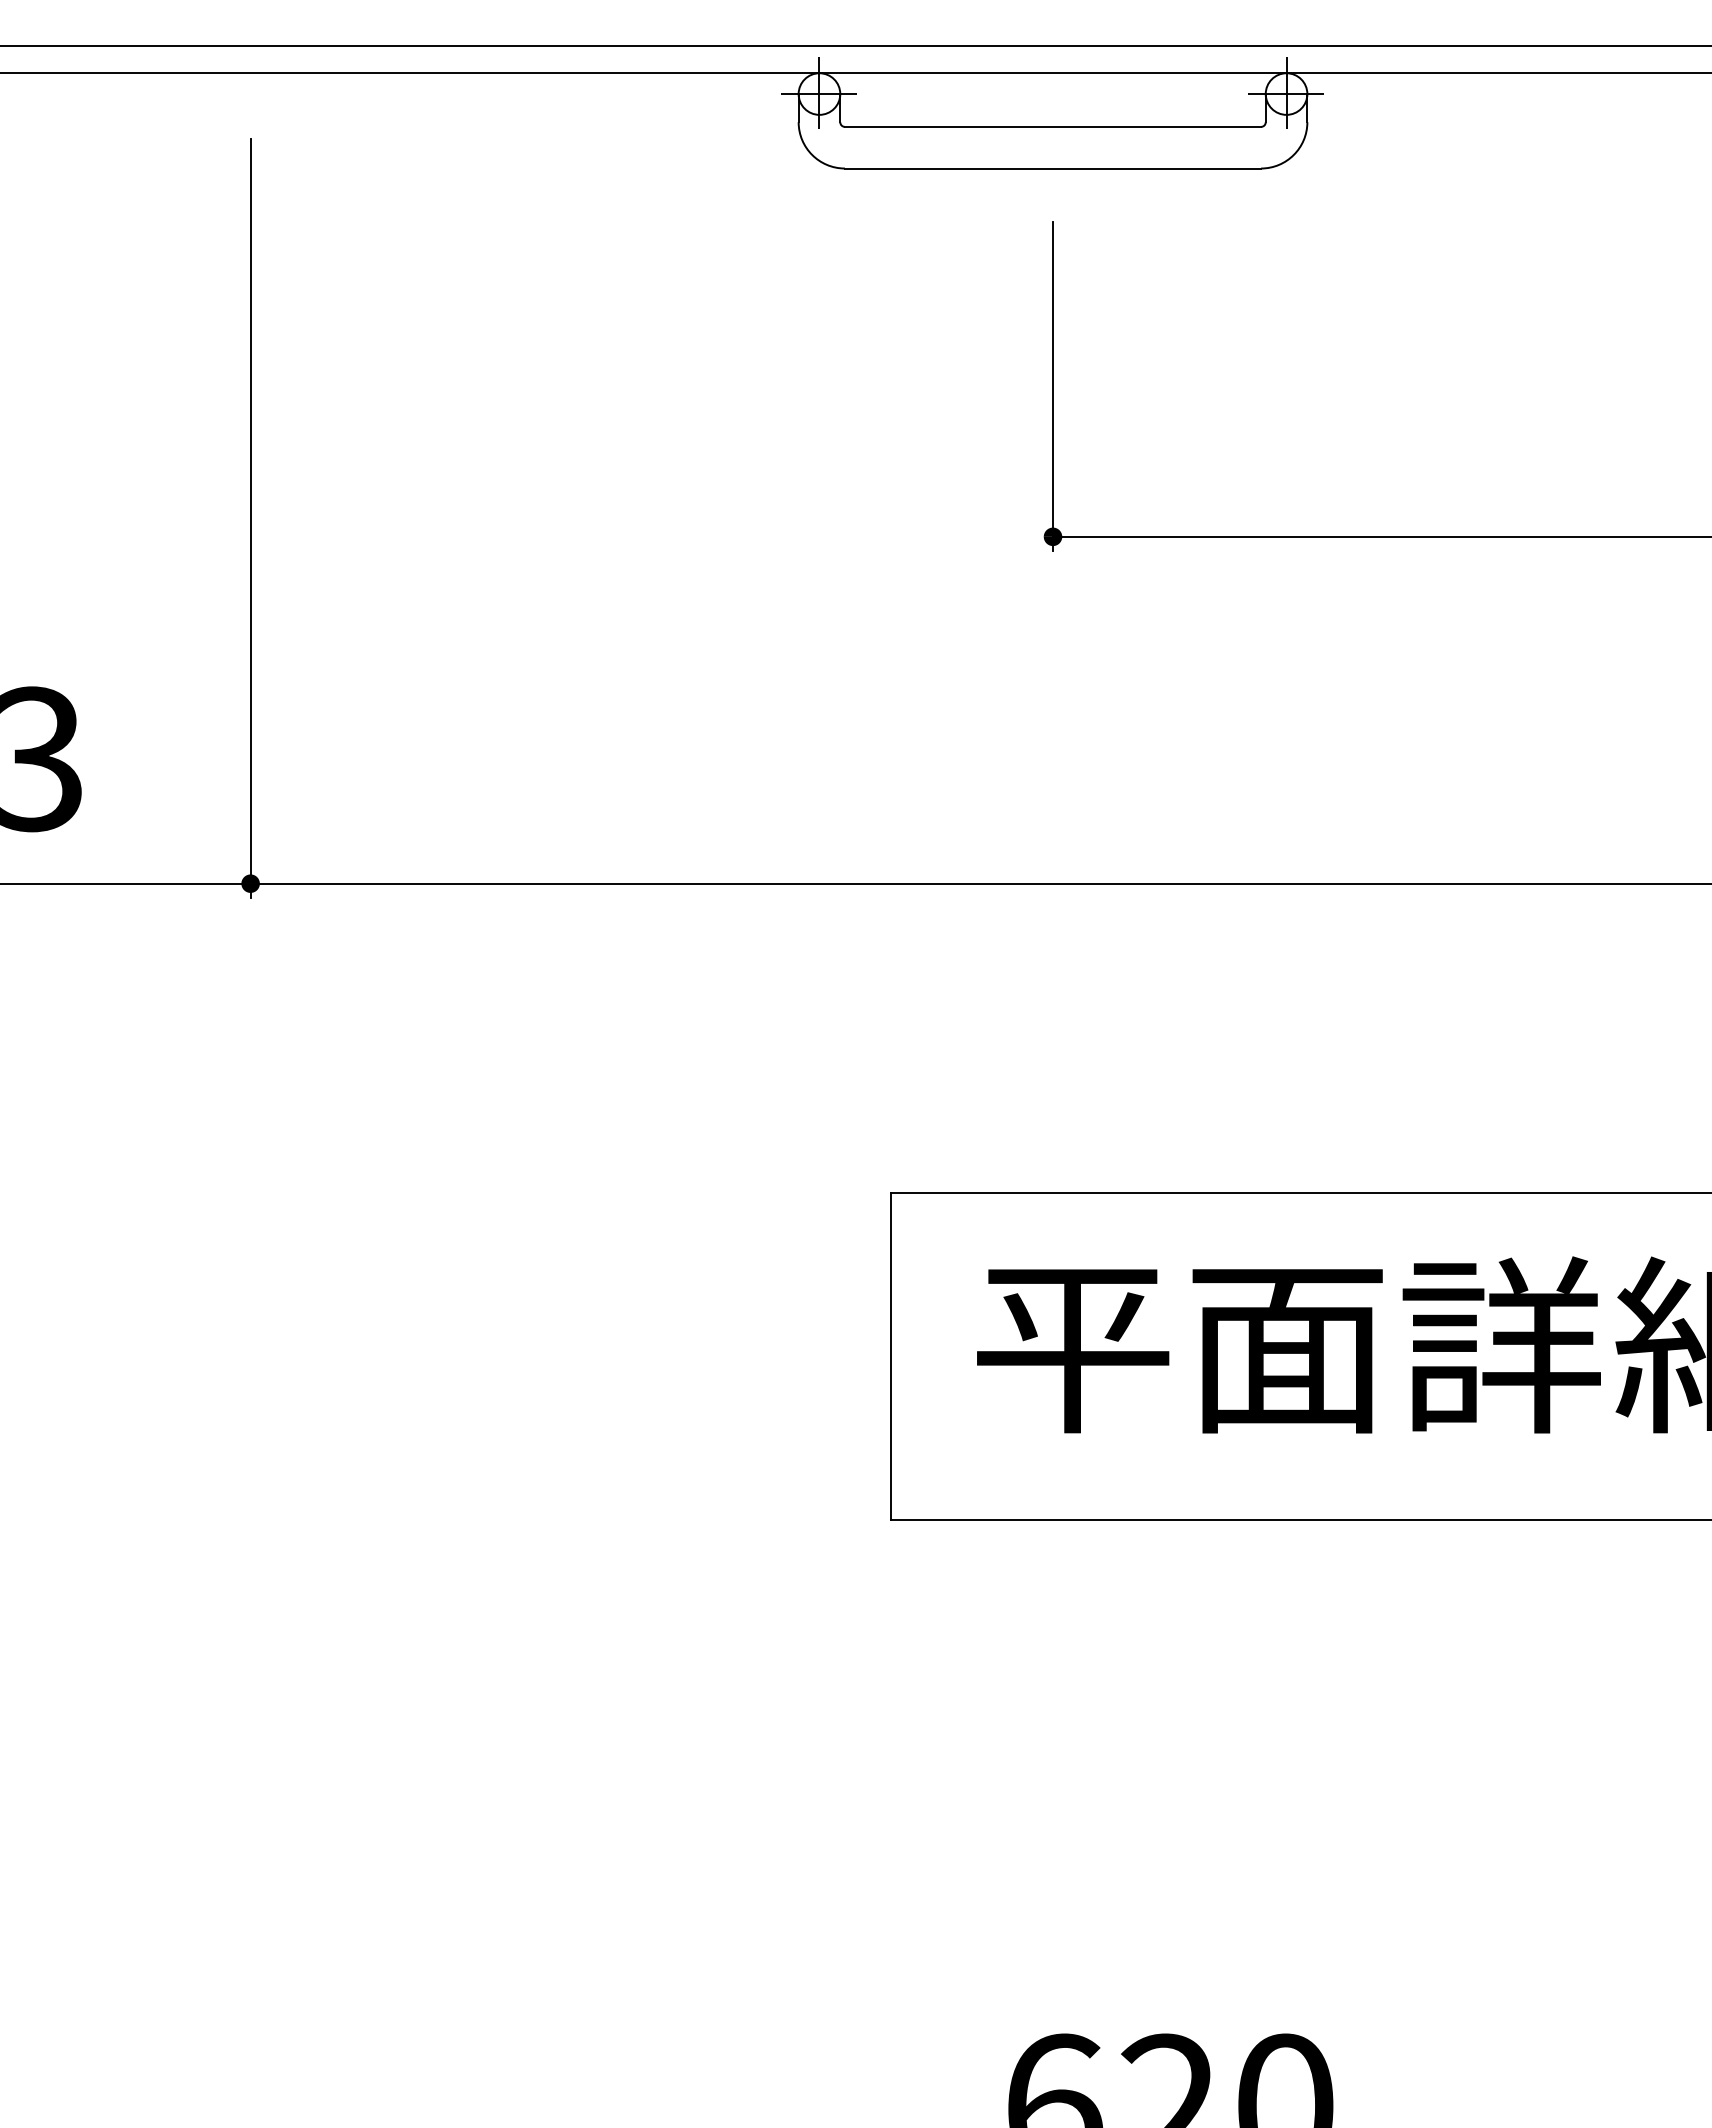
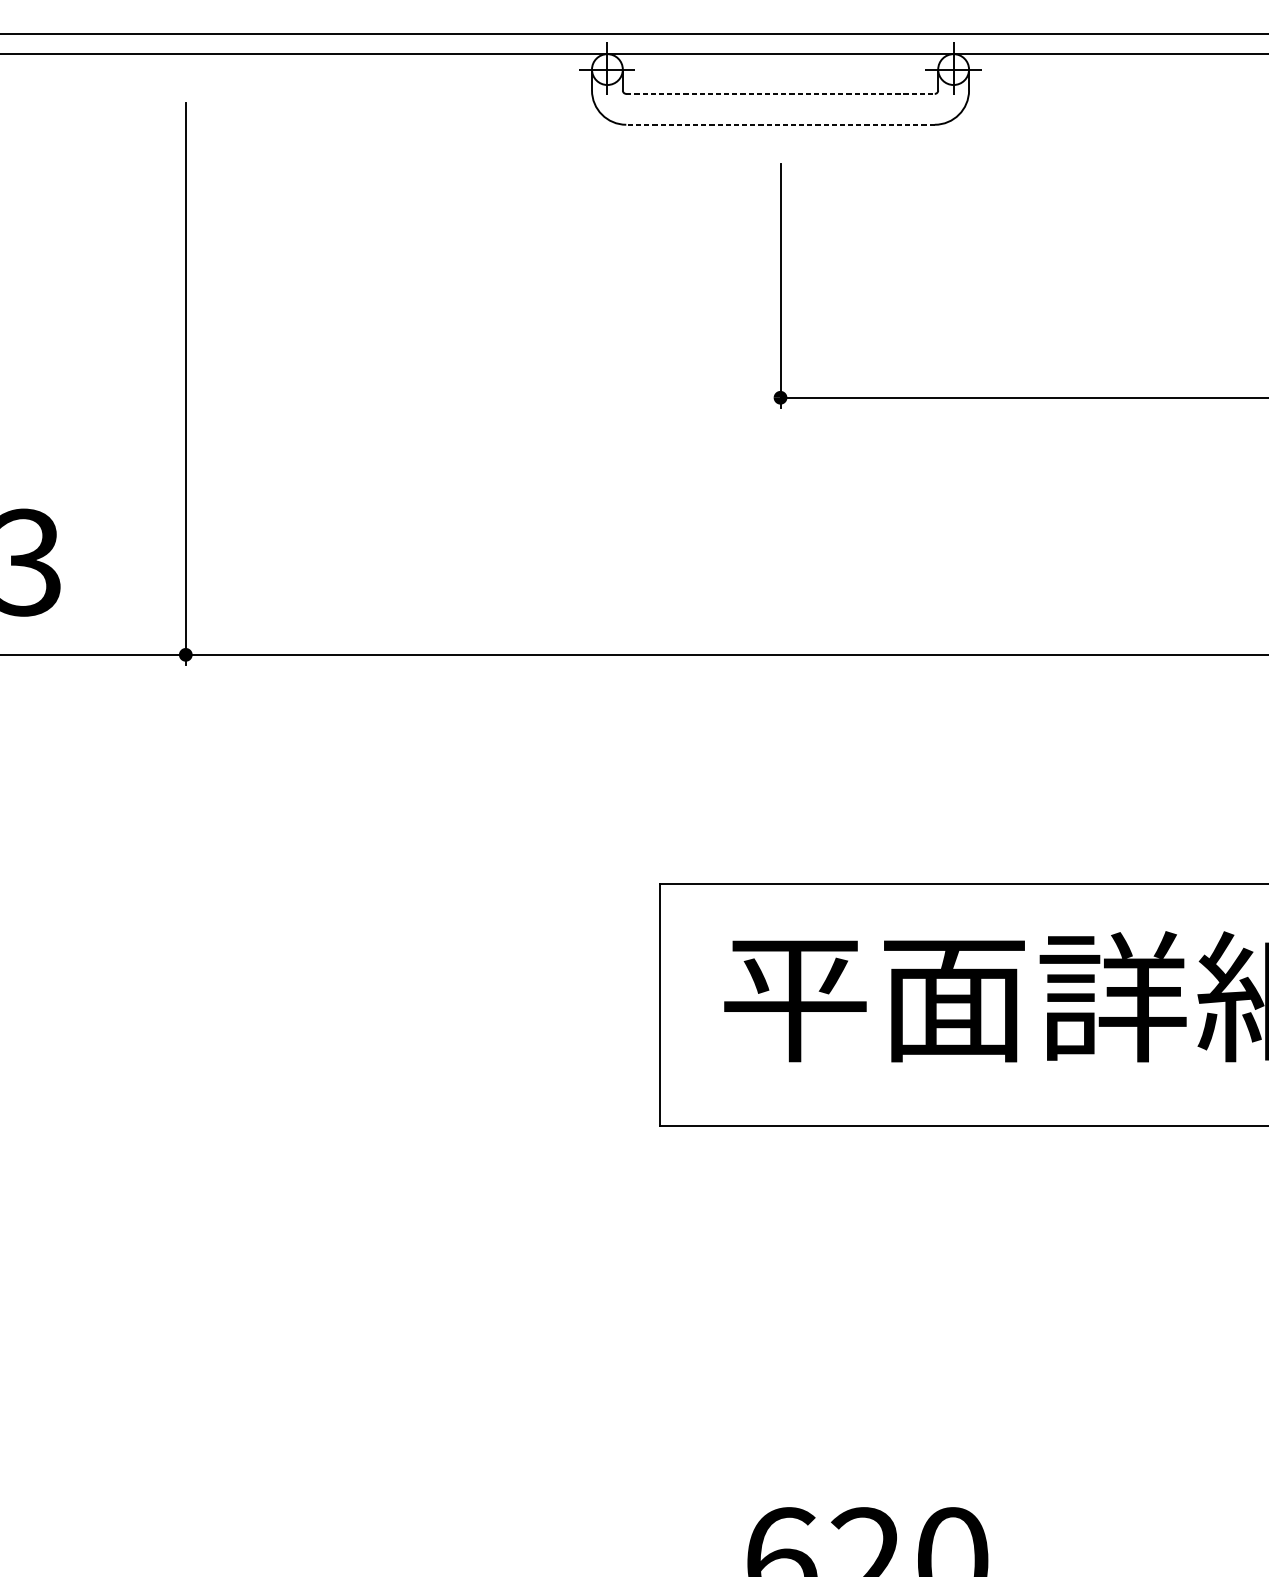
line: (1053, 126) -> (780, 93), solid -> dashed
line: (1052, 168) -> (780, 124), solid -> dashed

